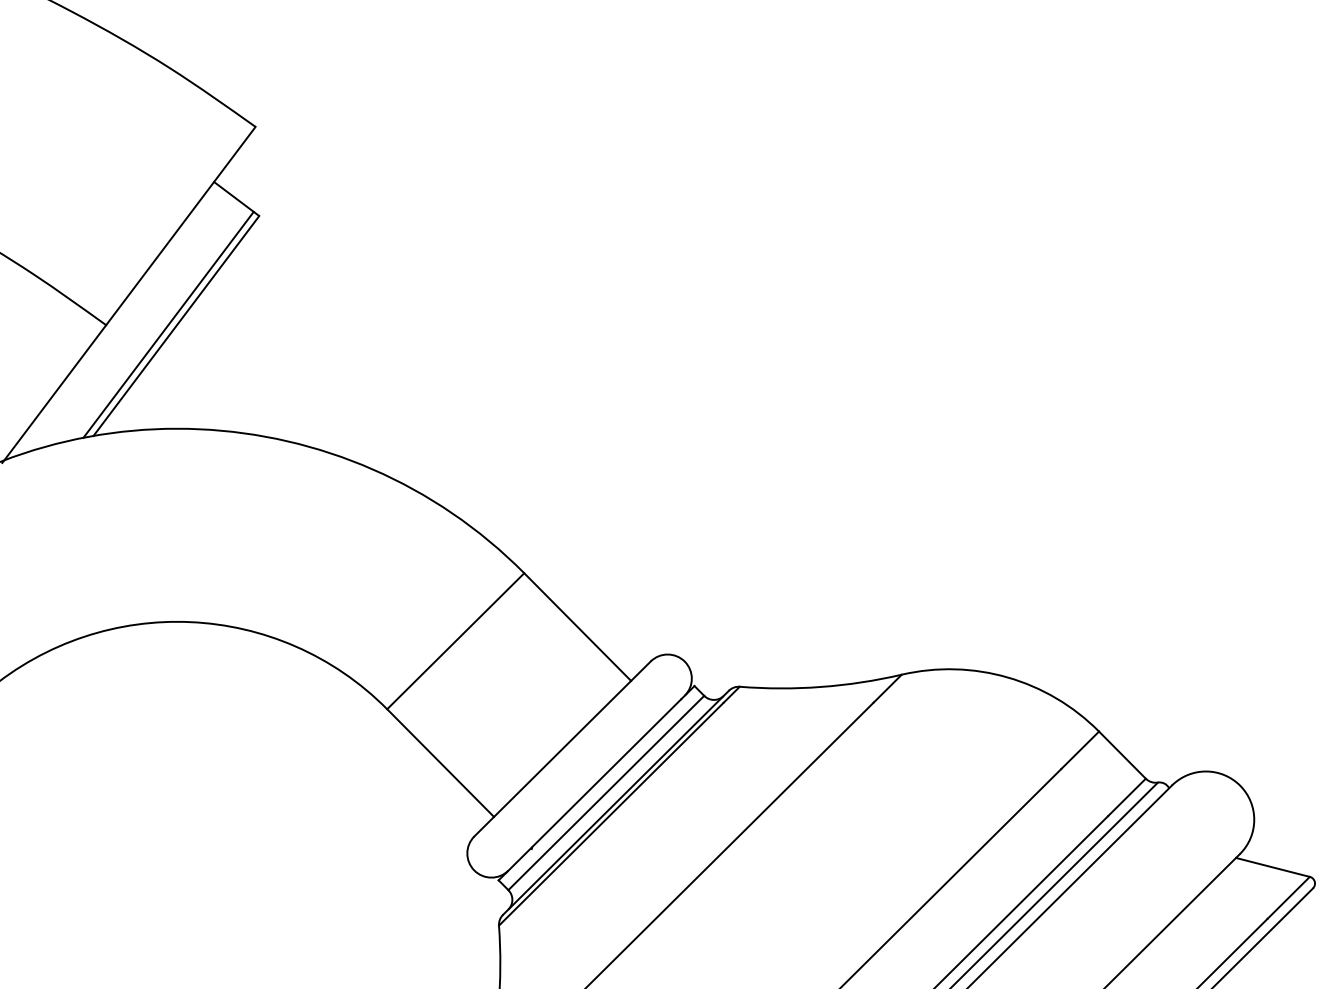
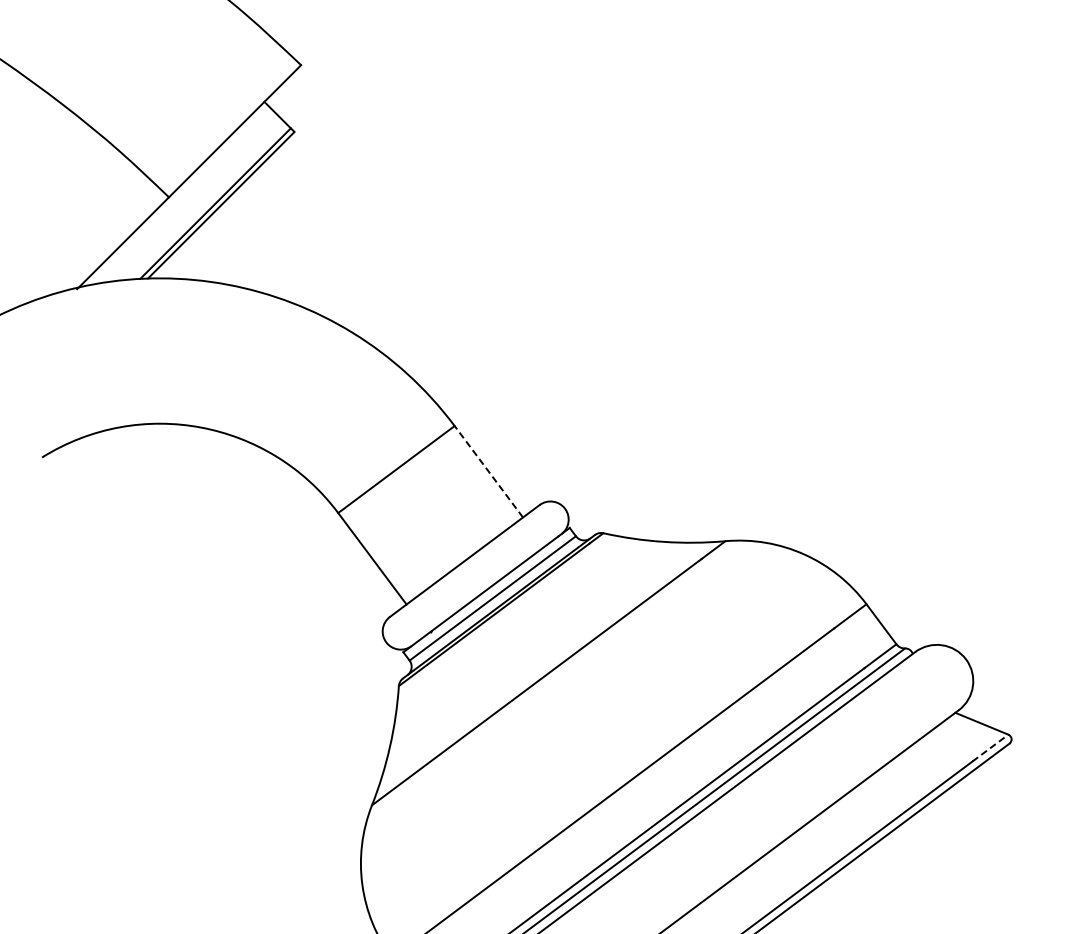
line: (577, 626) -> (488, 471), solid -> dashed
line: (1288, 897) -> (990, 747), solid -> dashed

